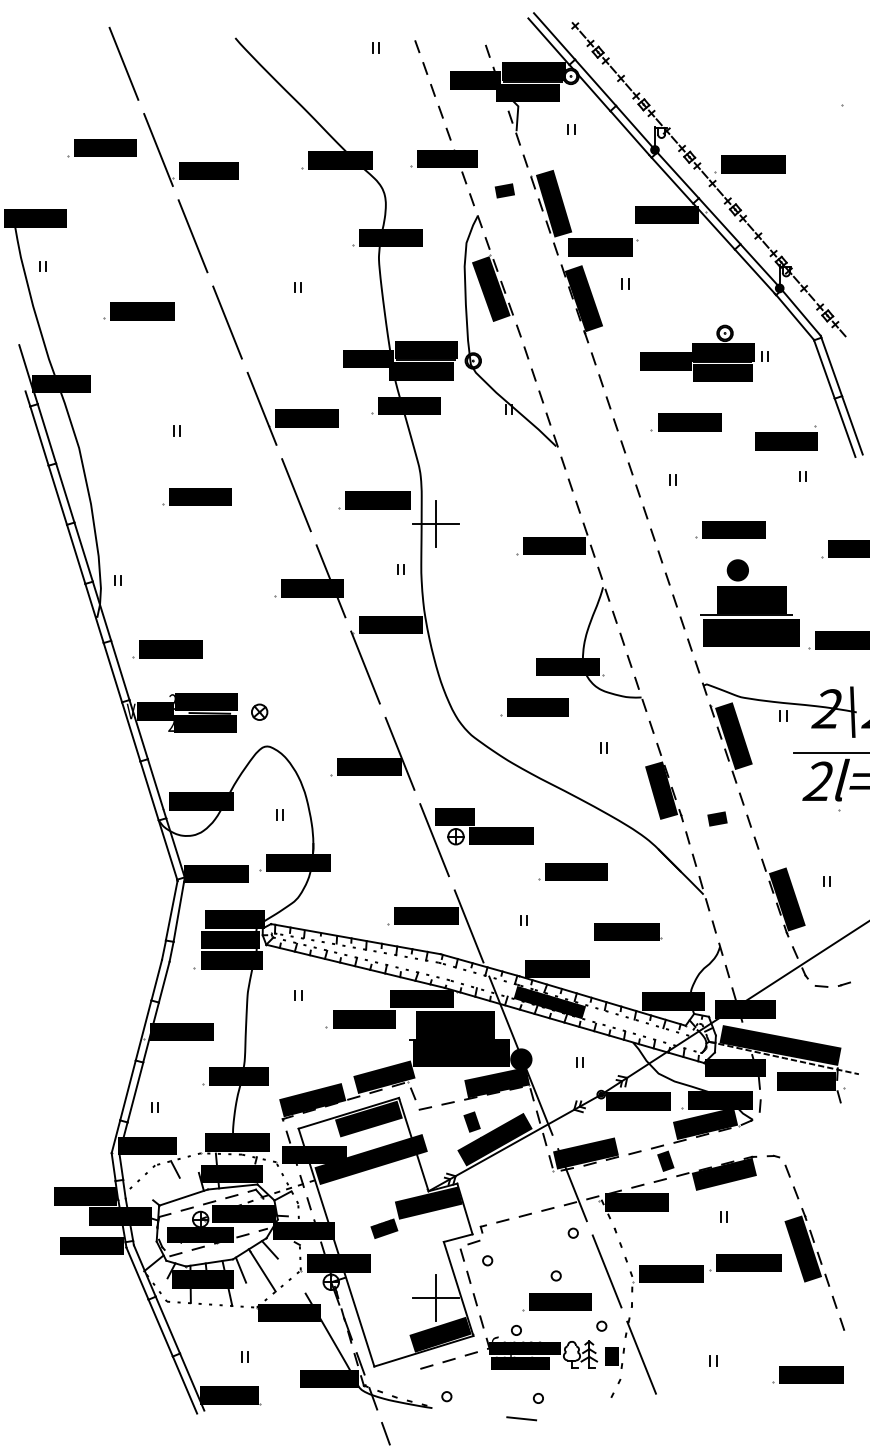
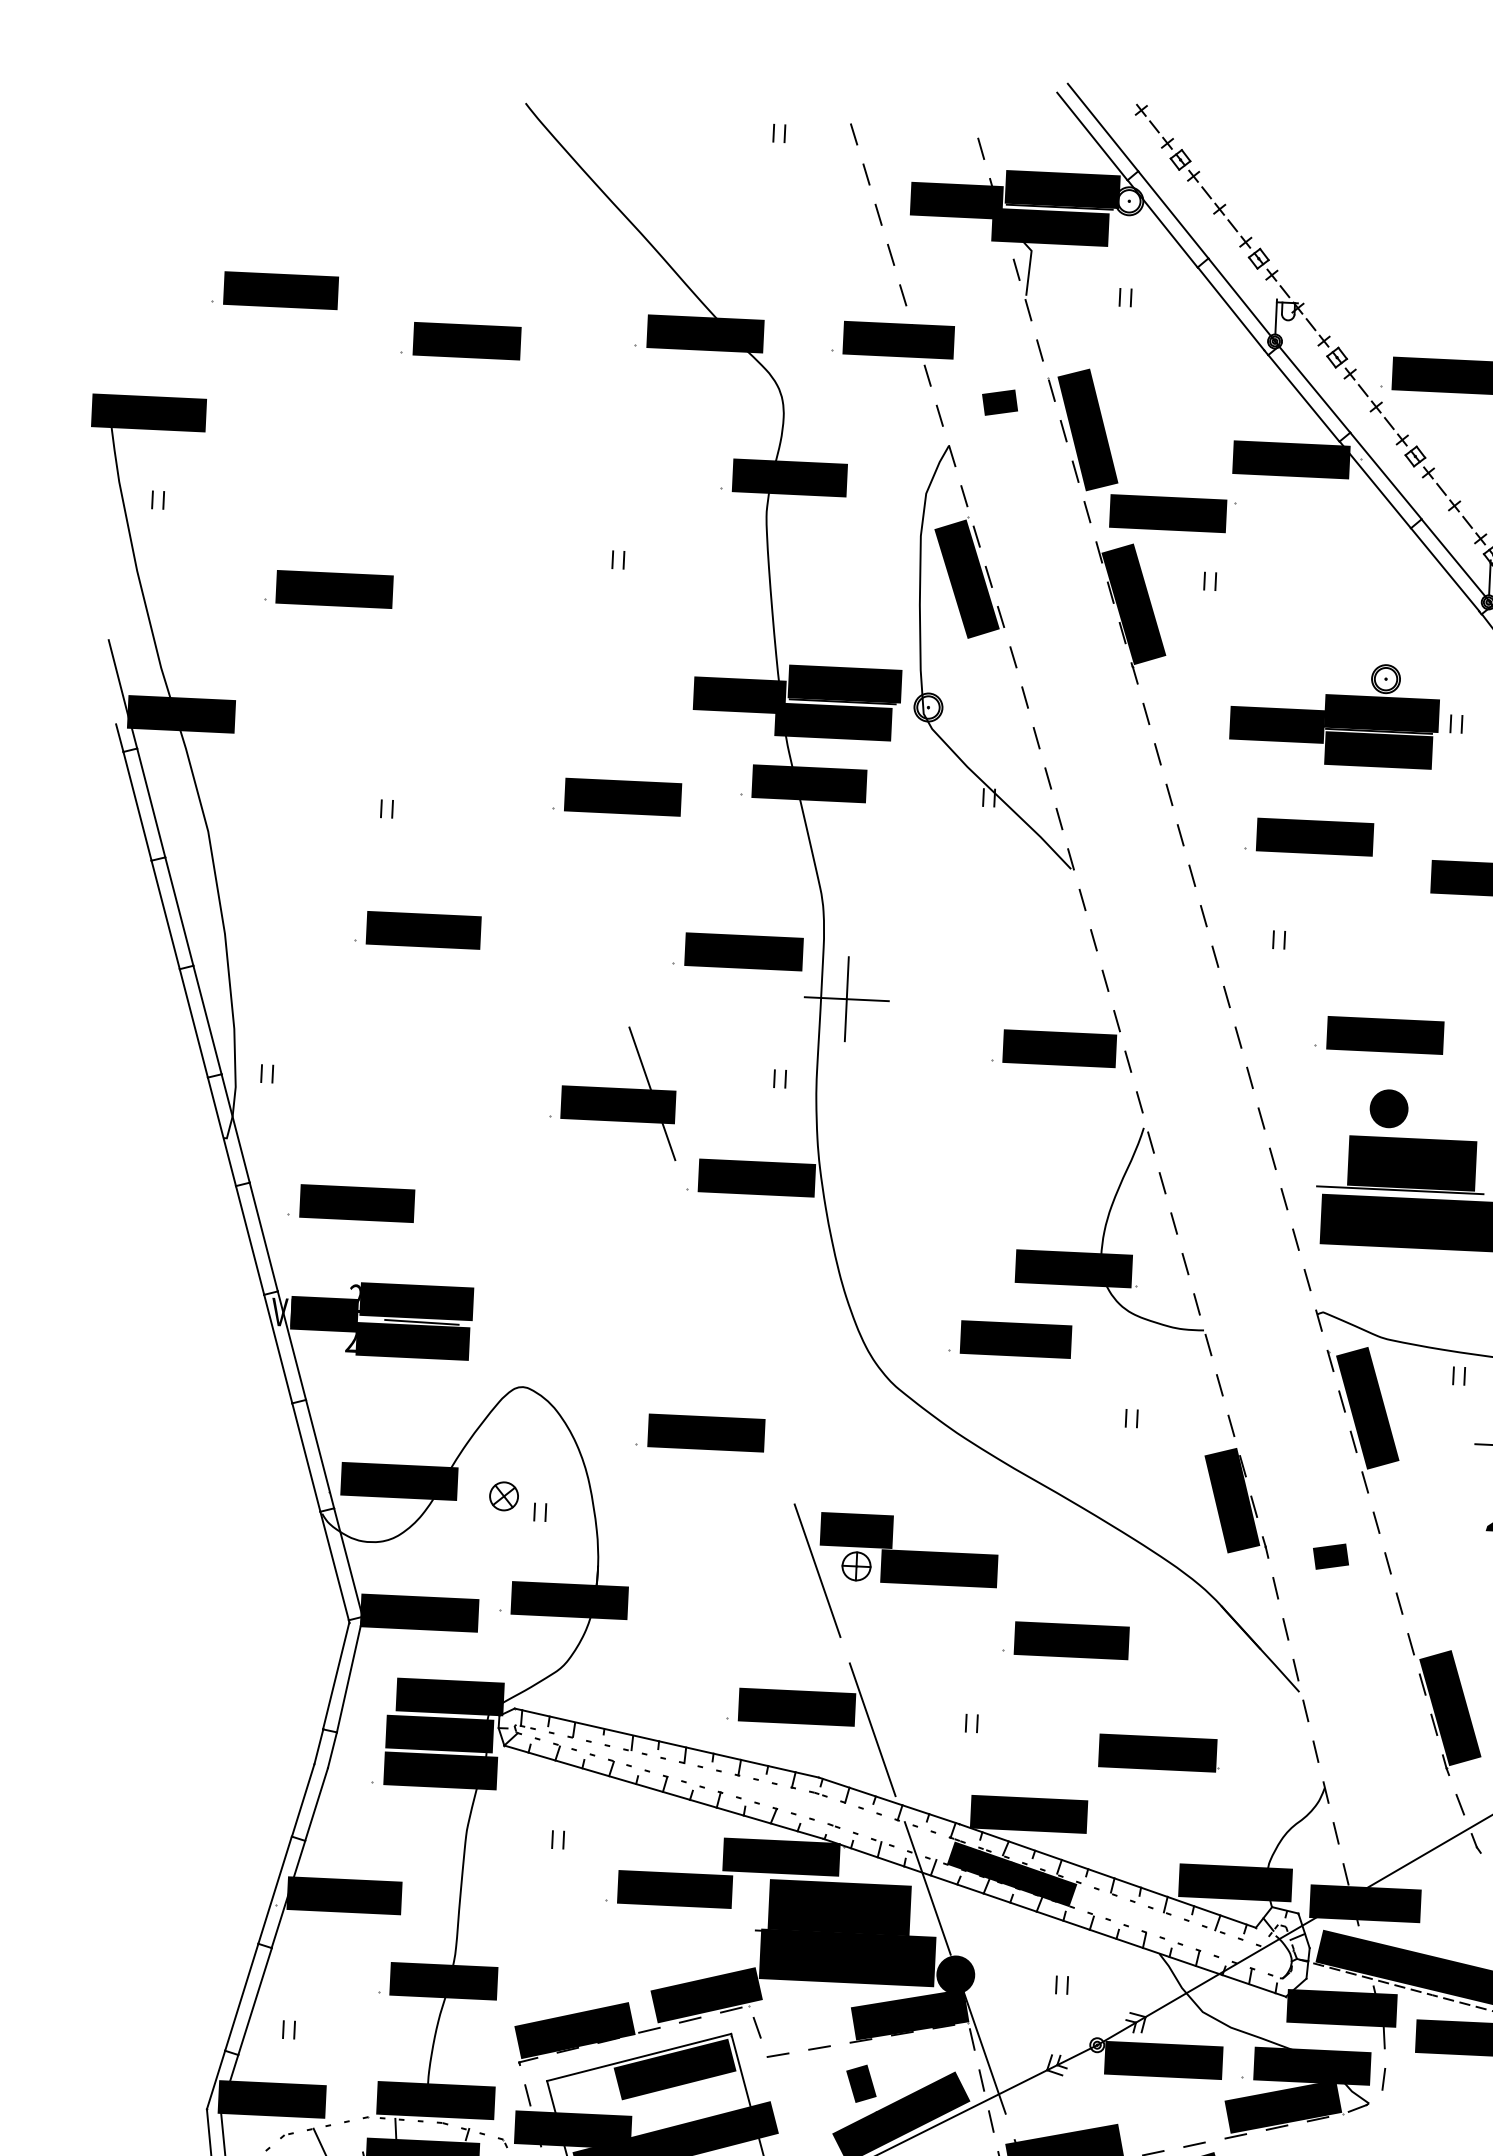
line: (123, 63) -> (321, 139), removed
line: (158, 149) -> (377, 298), removed
line: (192, 236) -> (431, 458), removed
line: (227, 322) -> (487, 616), removed
line: (261, 408) -> (541, 775), removed
line: (296, 495) -> (597, 935), removed
line: (365, 667) -> (707, 1252), removed
part: (259, 711) -> (503, 1494), moved
line: (399, 753) -> (761, 1411), removed

